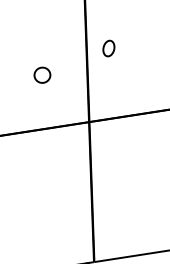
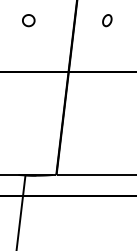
part: (109, 48) -> (107, 20), moved
part: (42, 75) -> (28, 20), moved

